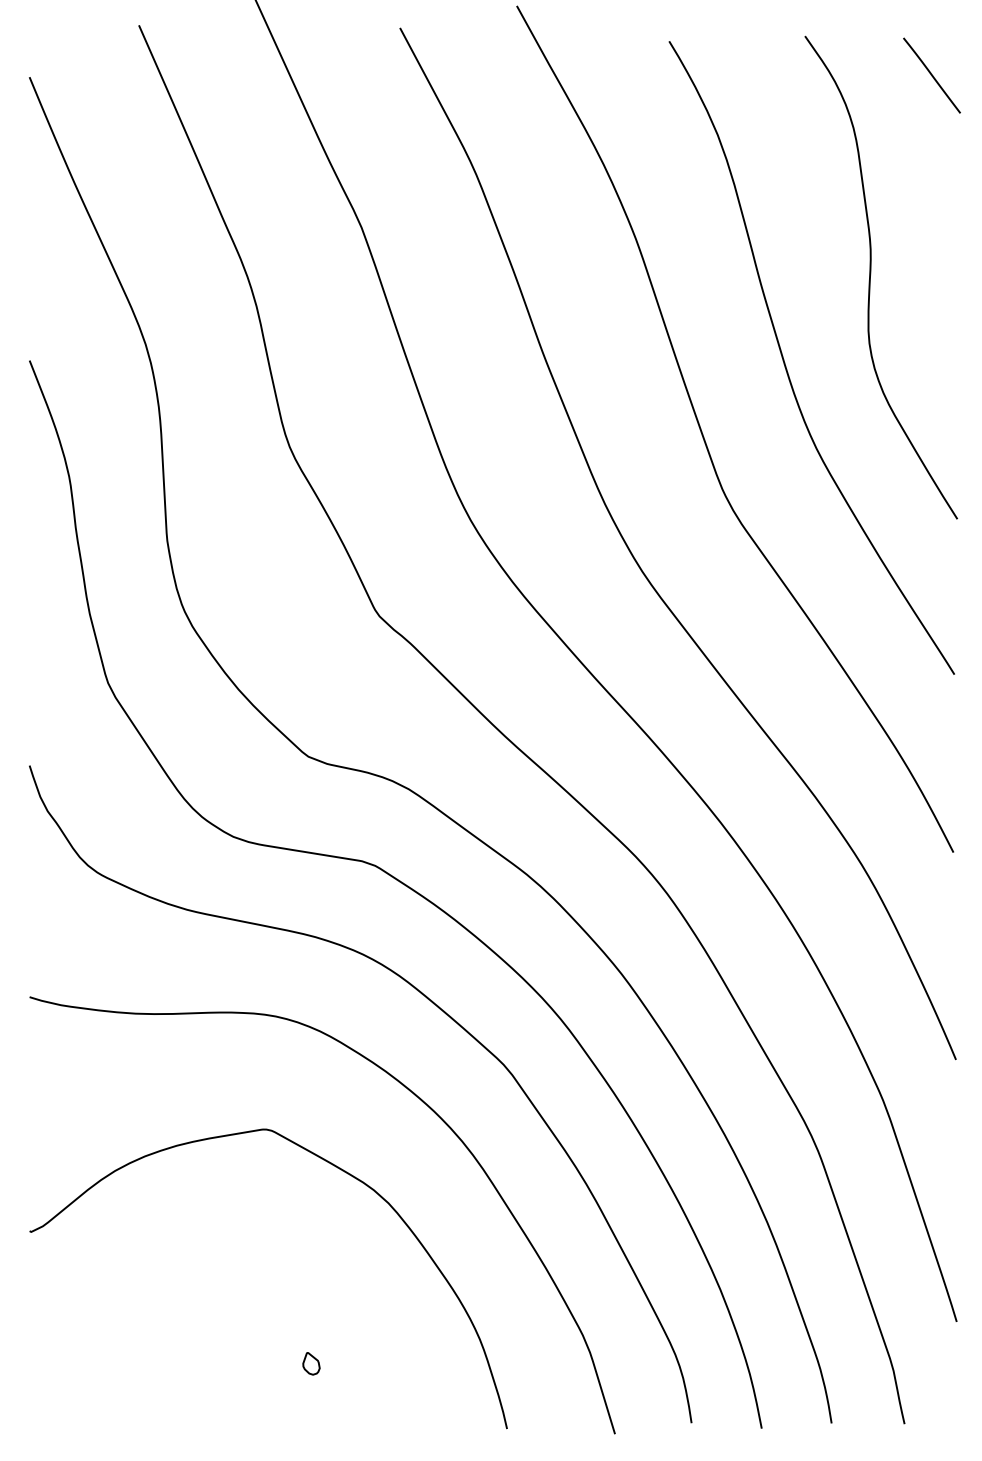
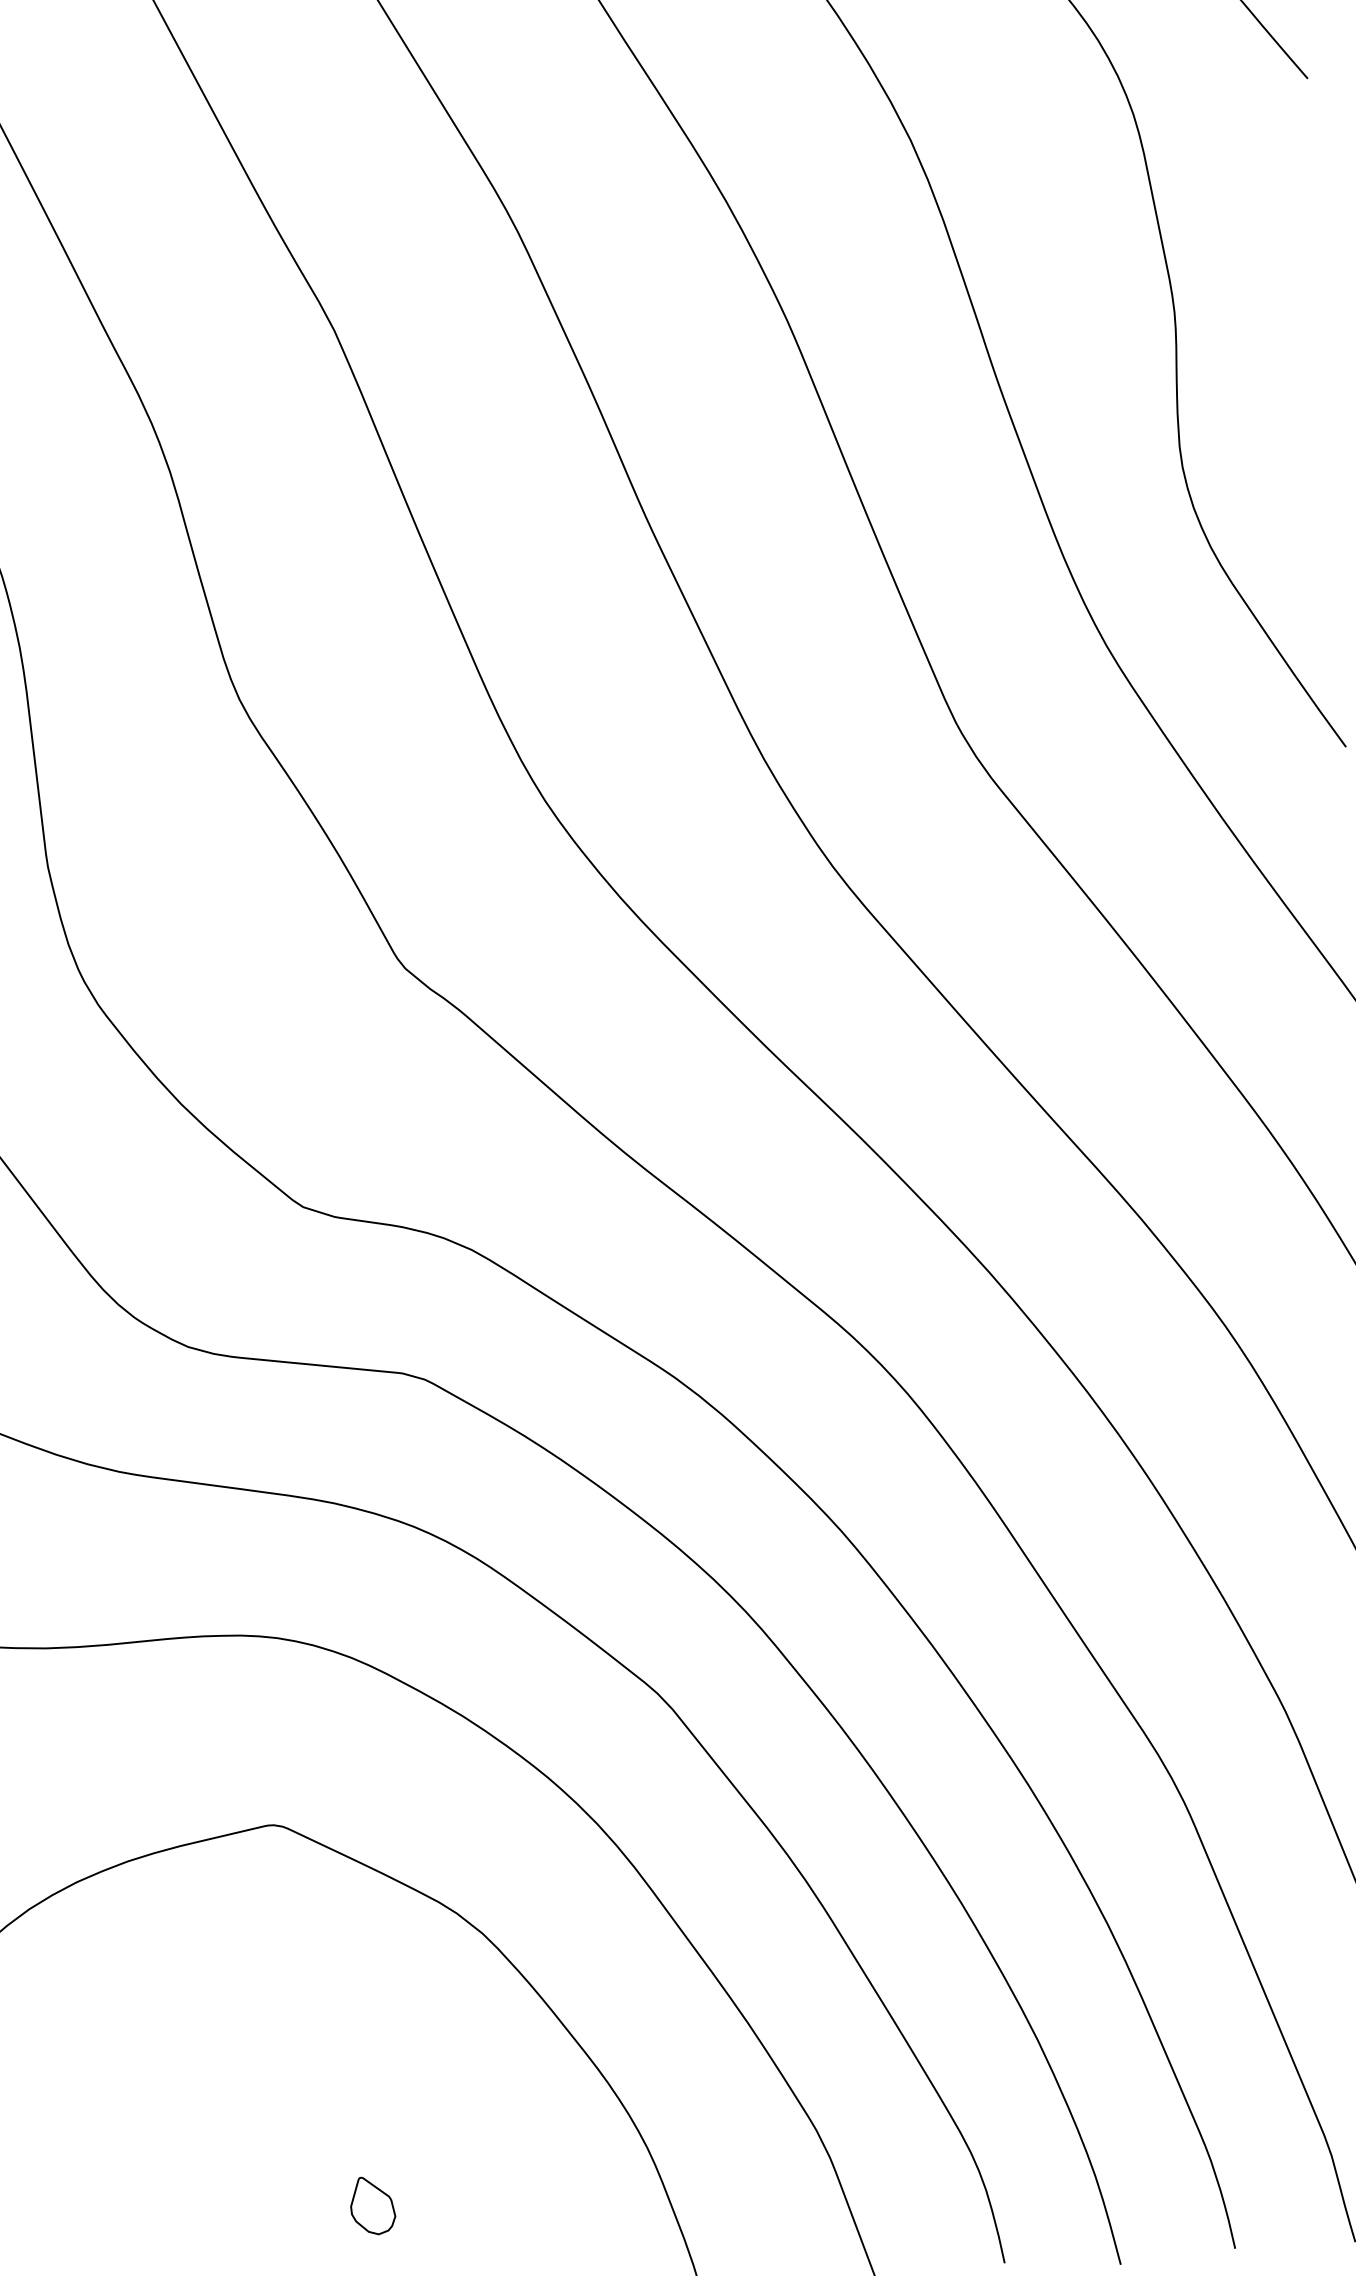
part: (311, 1363) -> (372, 2205), size x1.6

